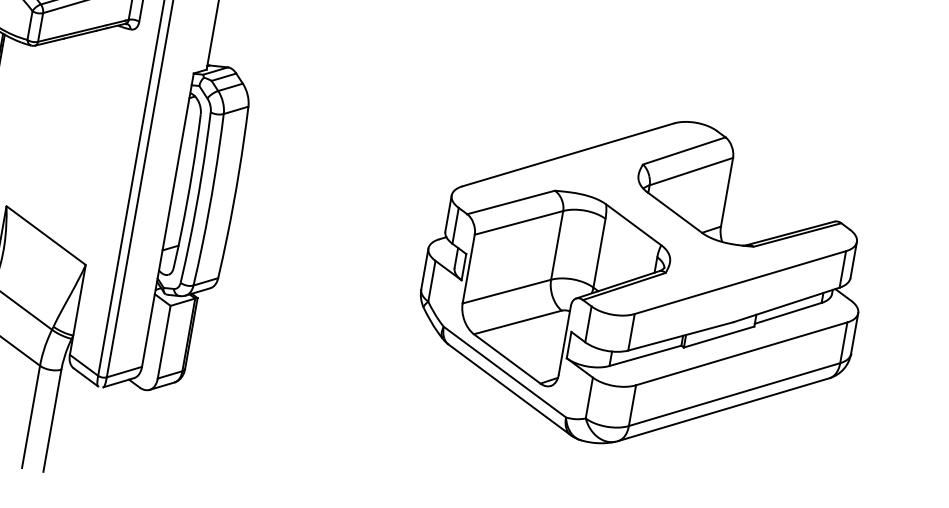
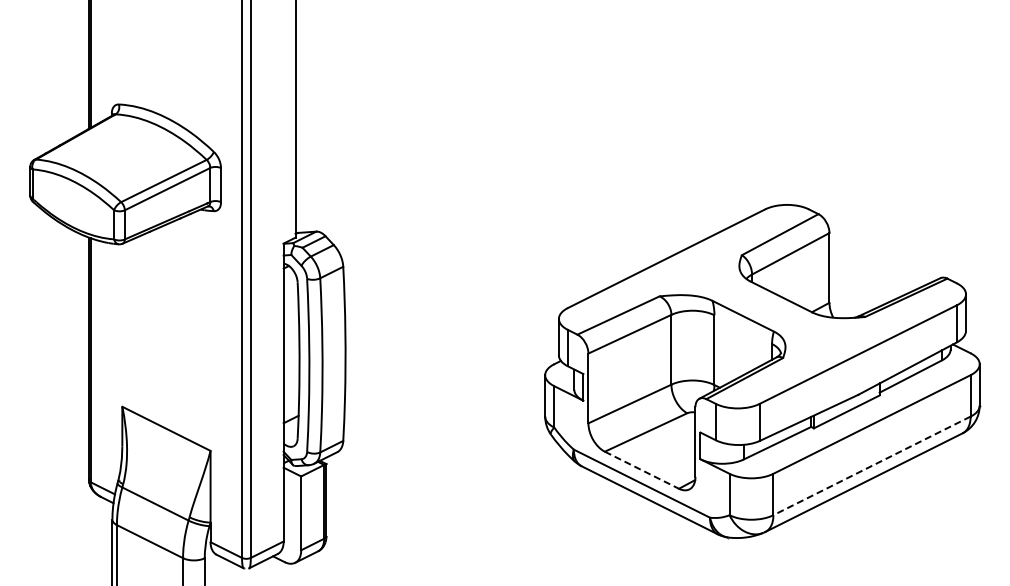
line: (507, 359) -> (642, 470), solid -> dashed
line: (733, 395) -> (871, 466), solid -> dashed

